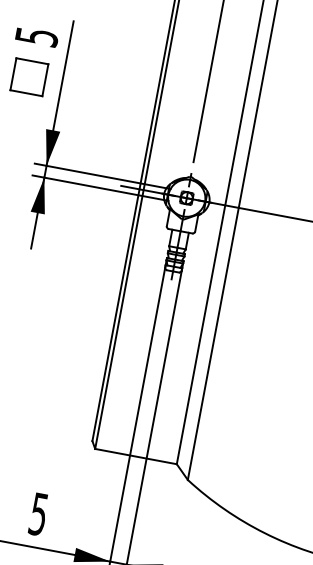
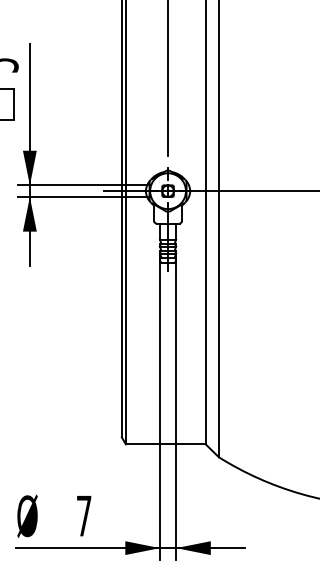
text: (39, 514) -> (84, 516), 5 -> 7

